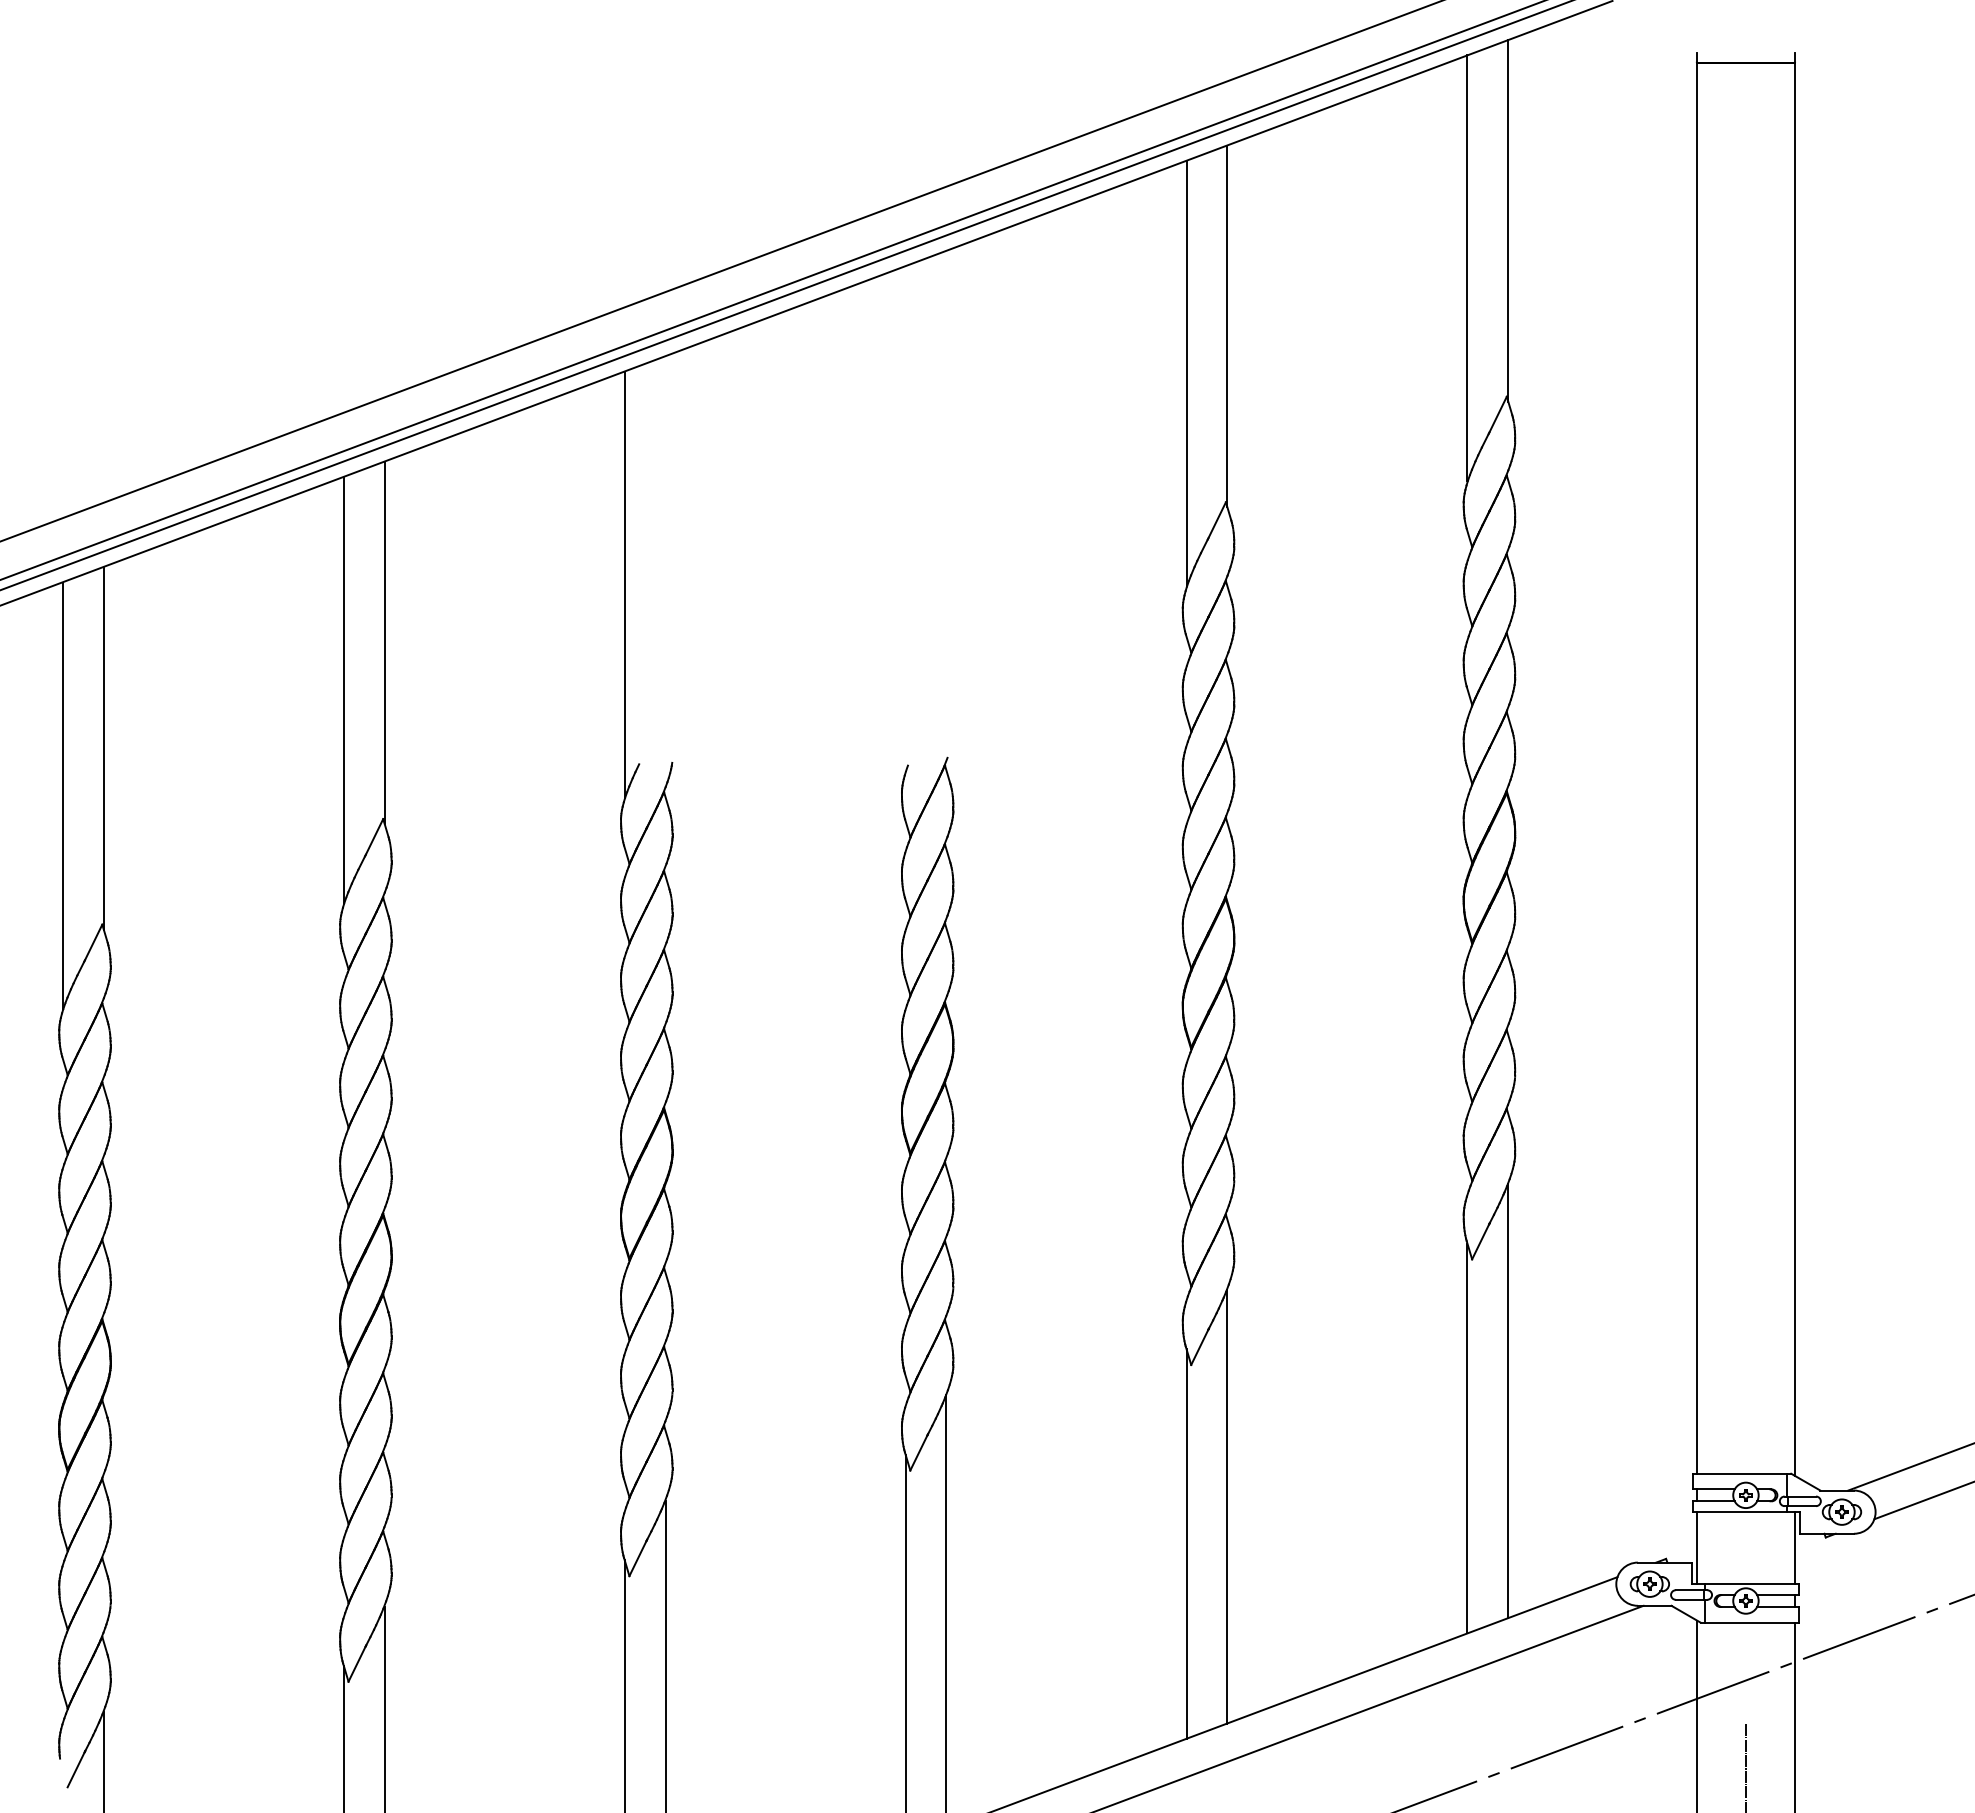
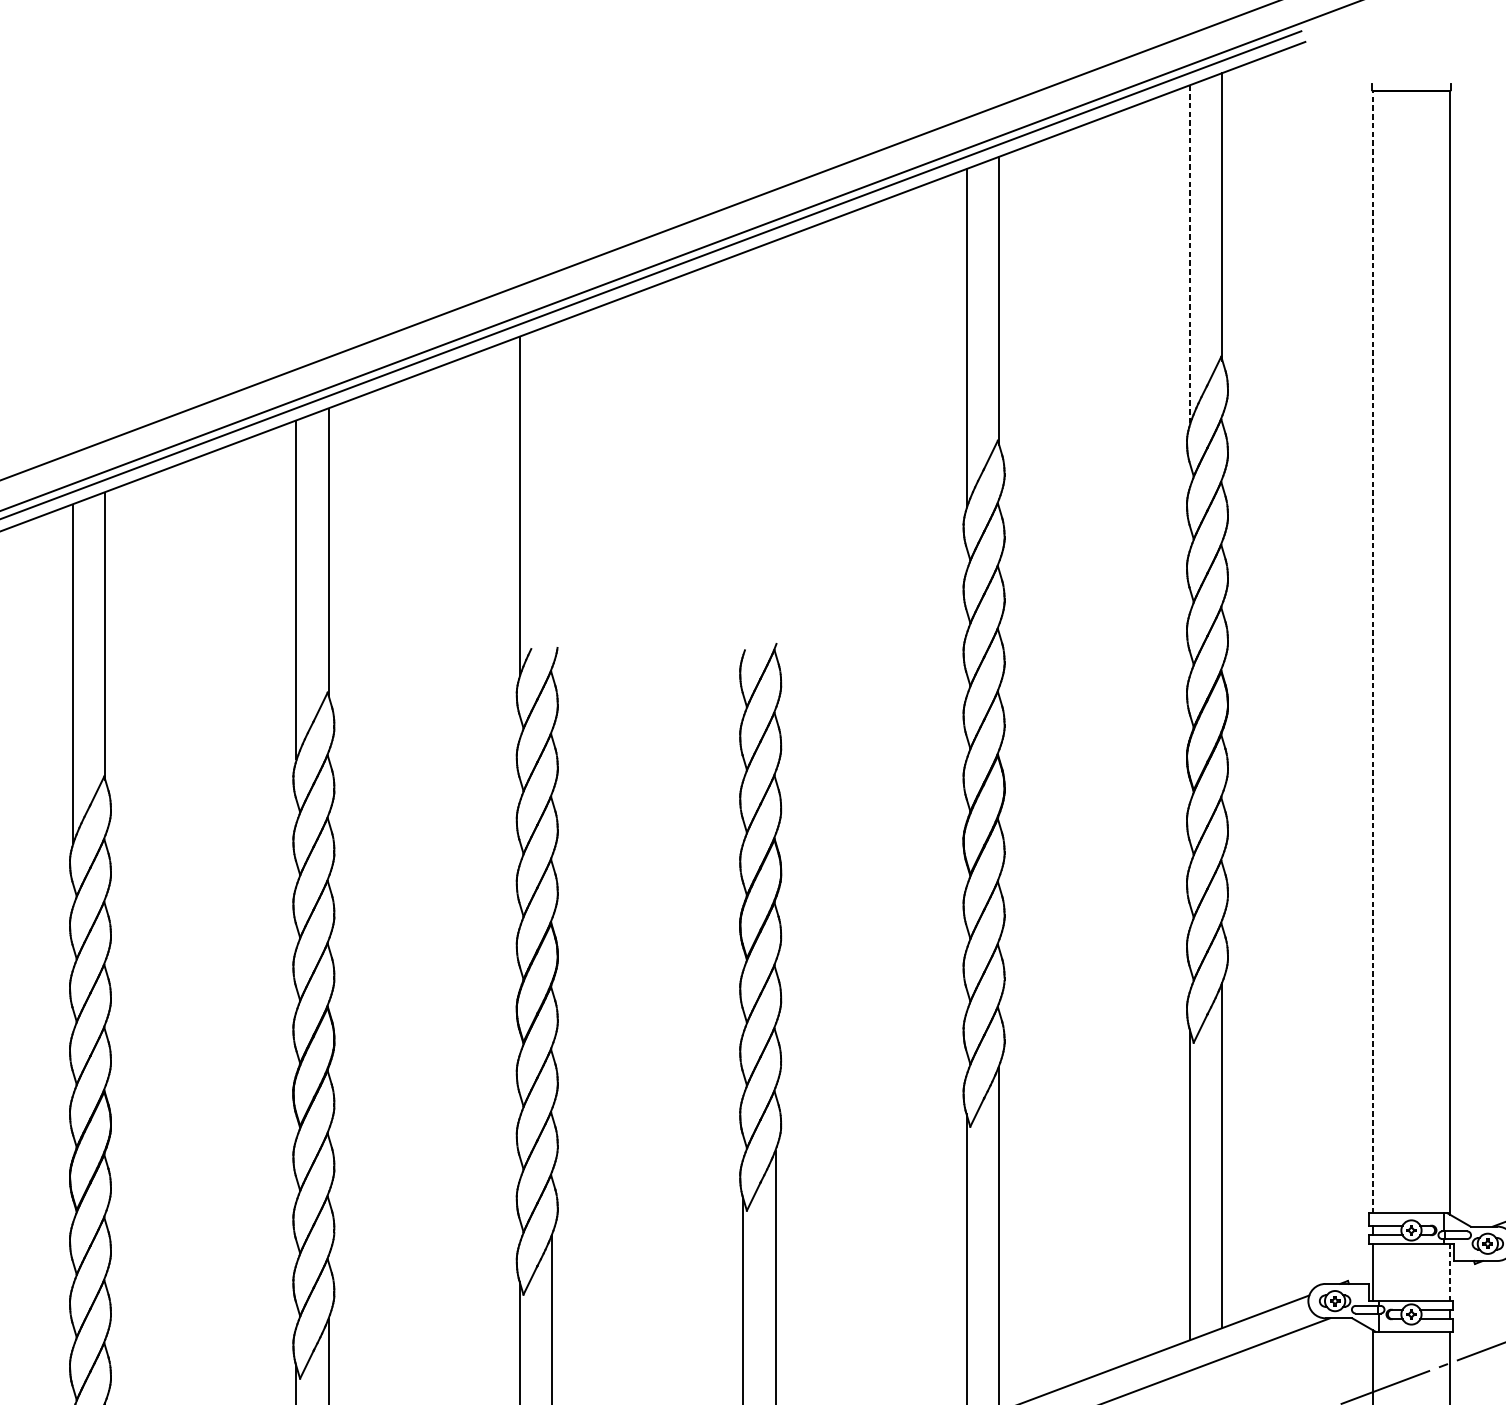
line: (1467, 268) -> (1190, 254), solid -> dashed
line: (1697, 767) -> (1372, 651), solid -> dashed
line: (1794, 1547) -> (1450, 1271), solid -> dashed

